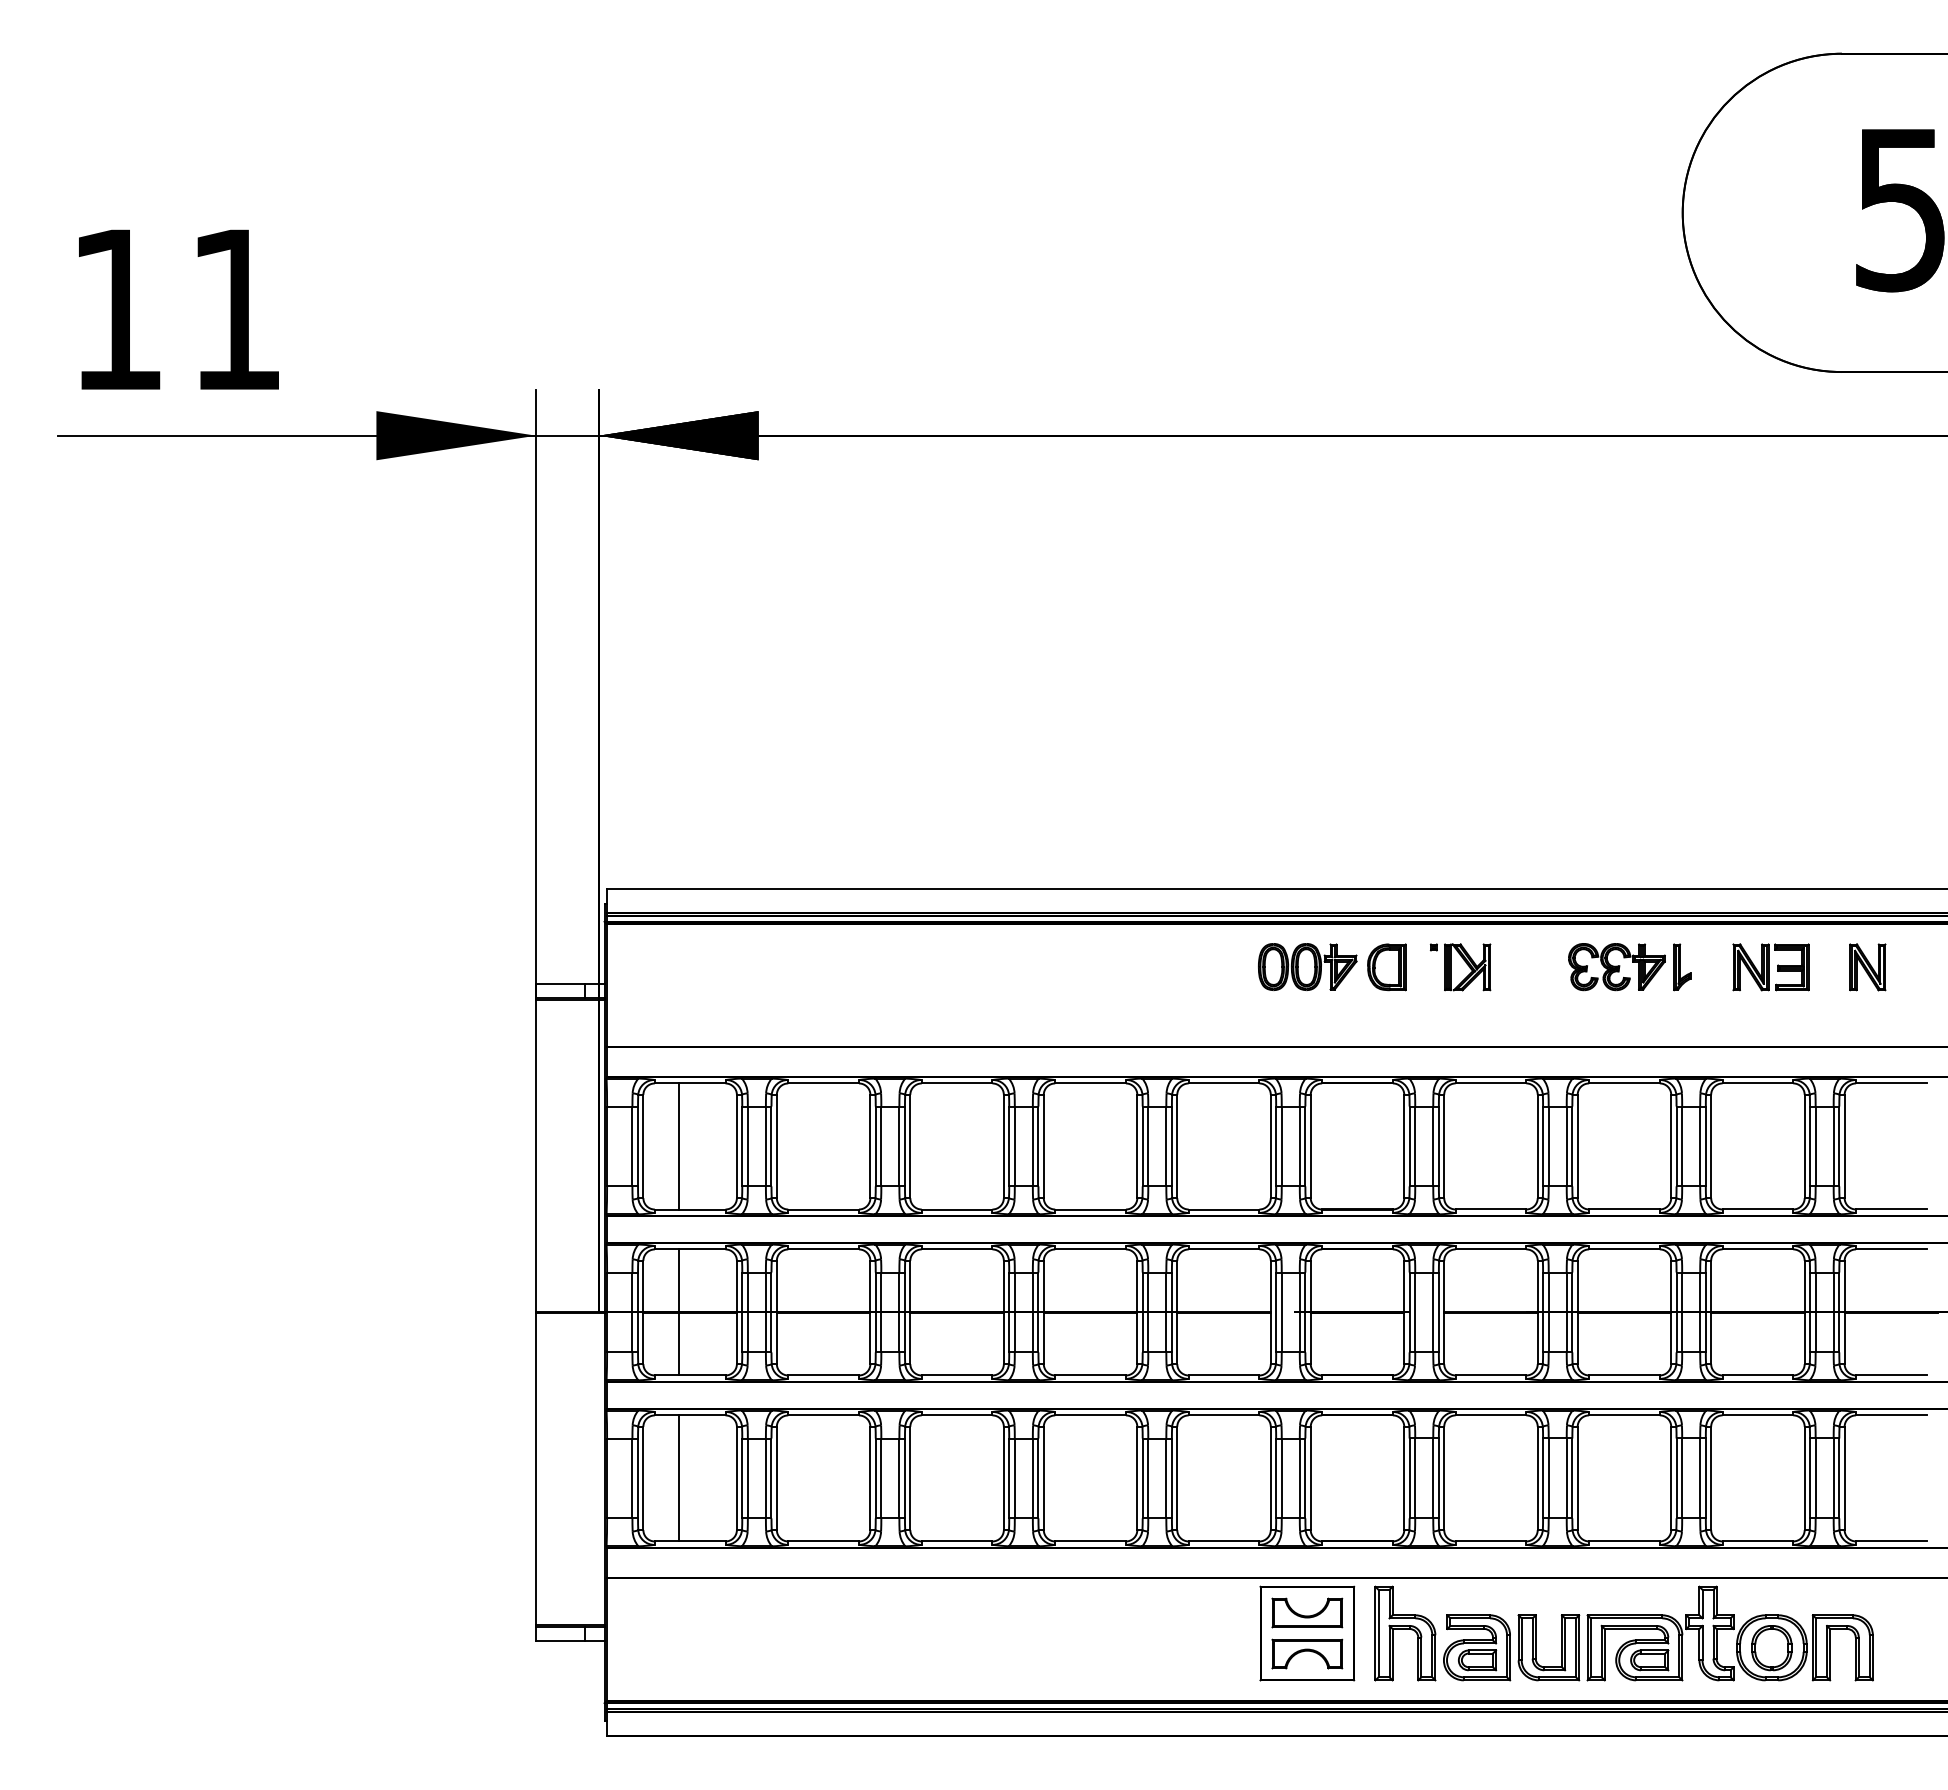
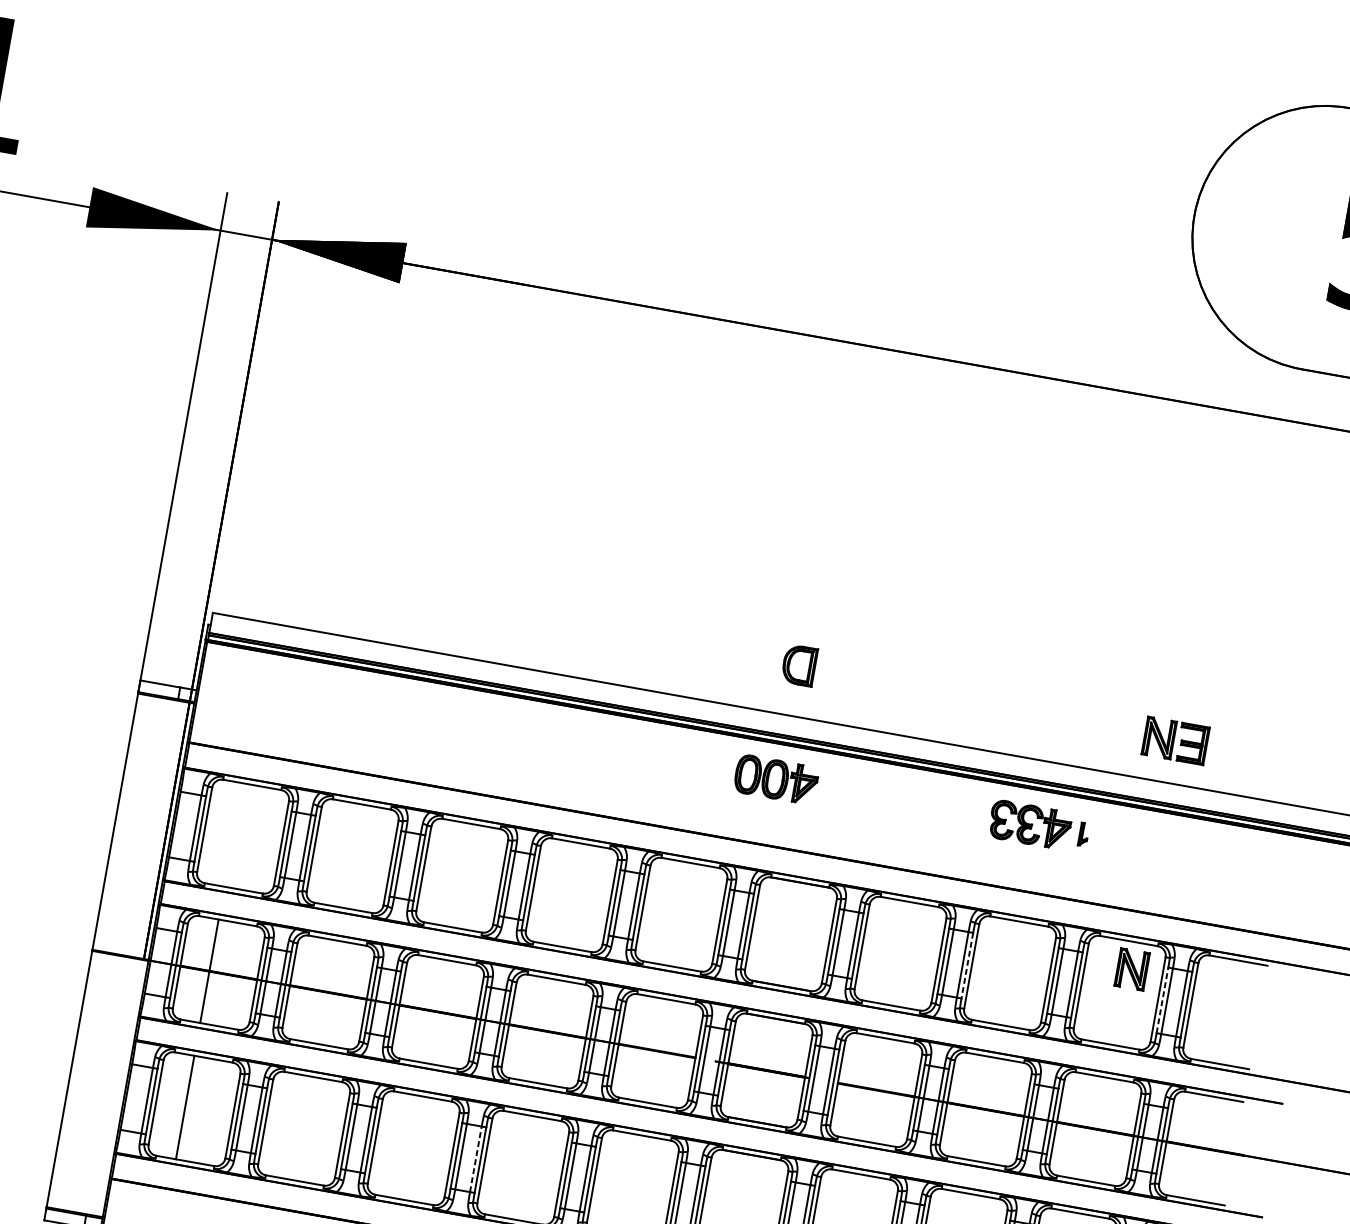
part: (1386, 967) -> (799, 665), moved
part: (1460, 967) -> (901, 802), removed
part: (1682, 967) -> (1083, 834), size x0.6
part: (1770, 967) -> (1175, 740), moved
part: (1867, 967) -> (1131, 969), moved
line: (678, 1146) -> (233, 834), removed
line: (1572, 1146) -> (967, 965), solid -> dashed
line: (1810, 1146) -> (1162, 1000), solid -> dashed
line: (1032, 1478) -> (475, 1159), solid -> dashed

